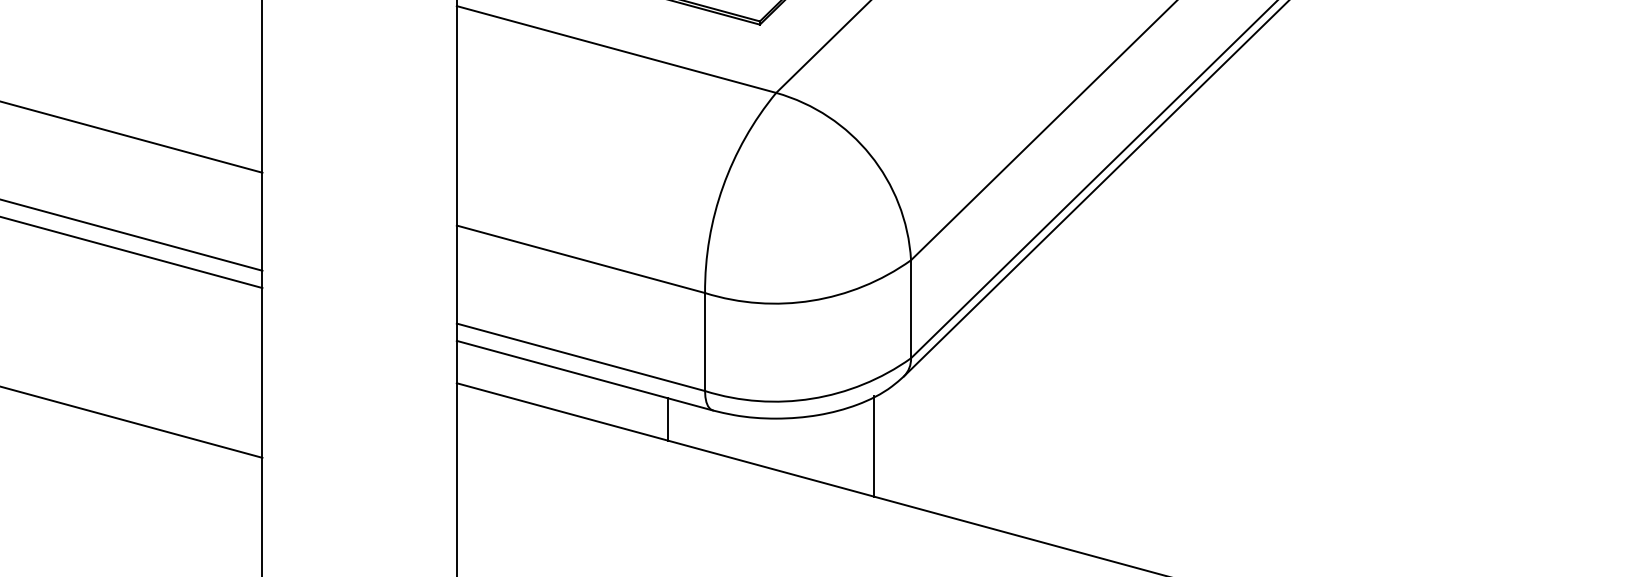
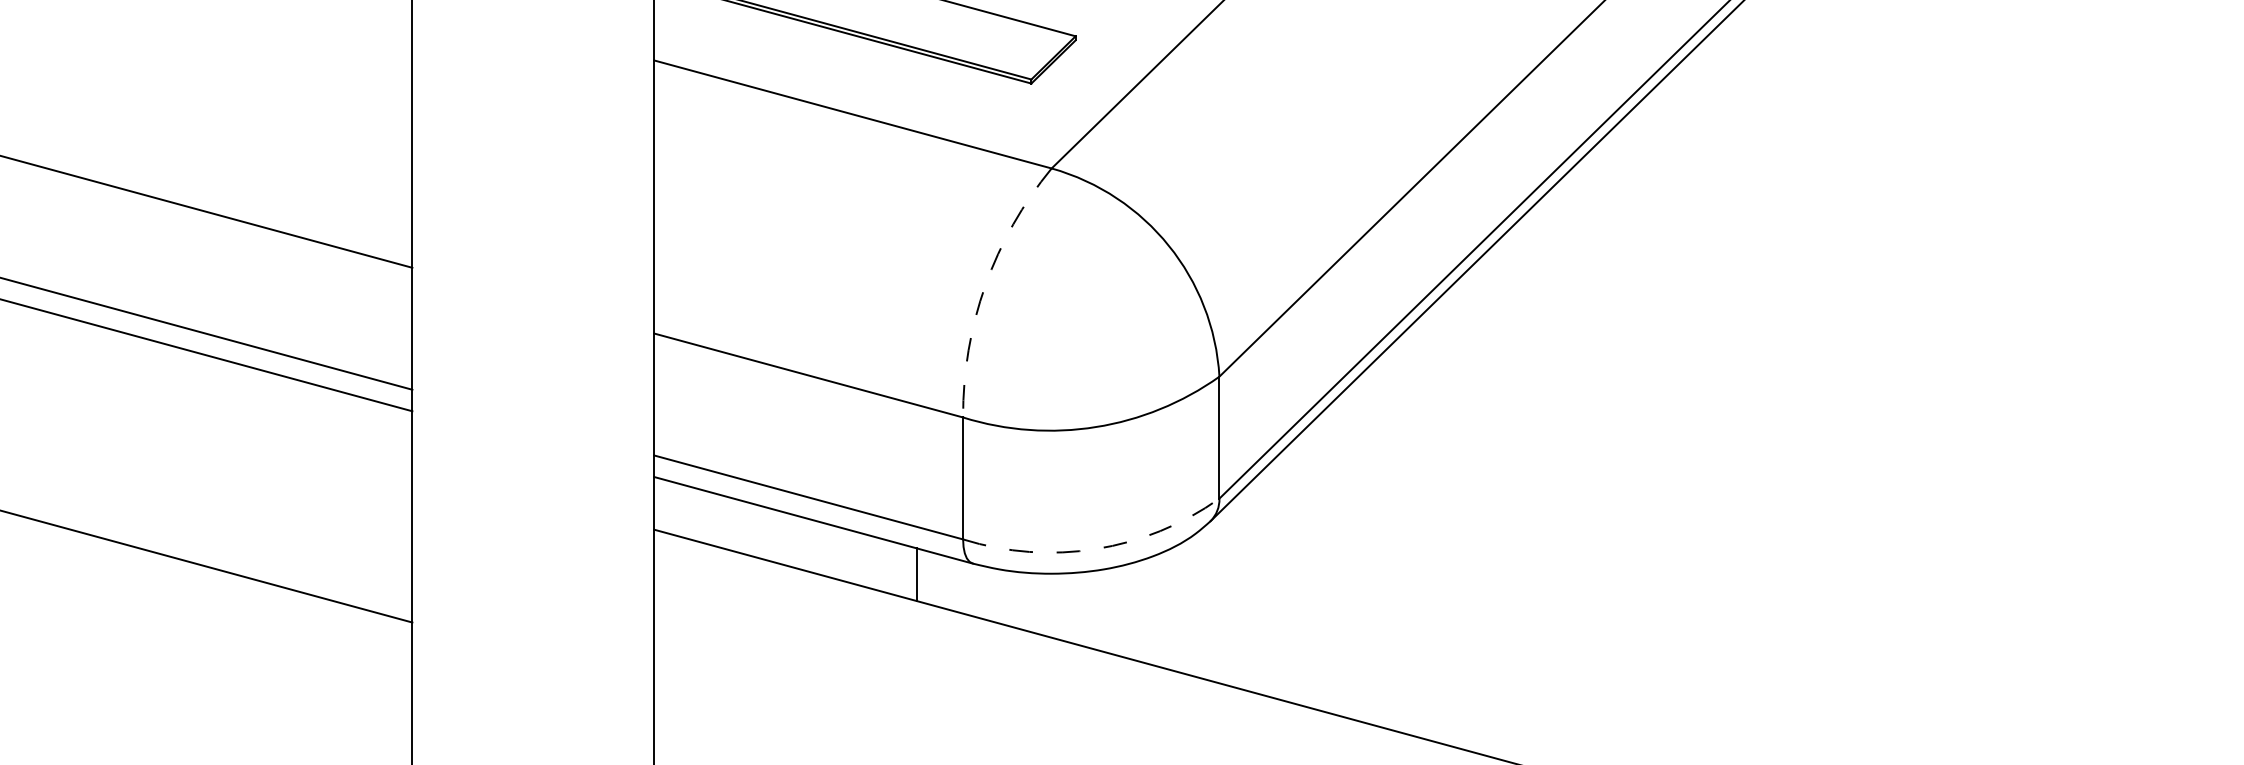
arc: (723, 186) -> (985, 285), solid -> dashed
arc: (812, 399) -> (1096, 549), solid -> dashed
line: (873, 445) -> (1172, 607), removed

